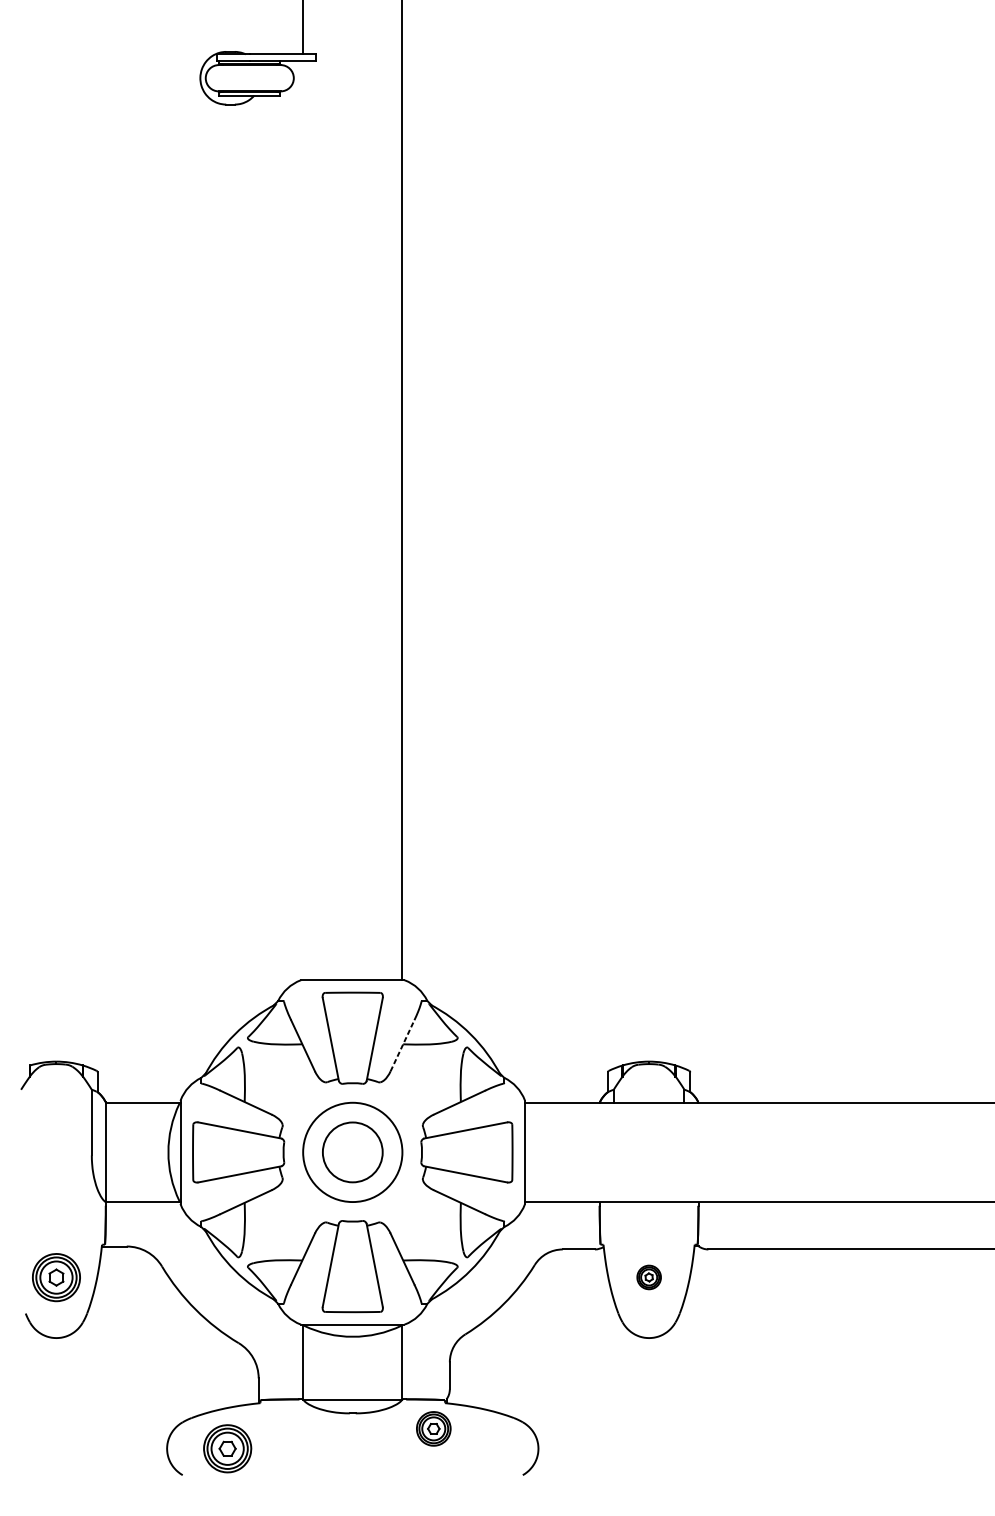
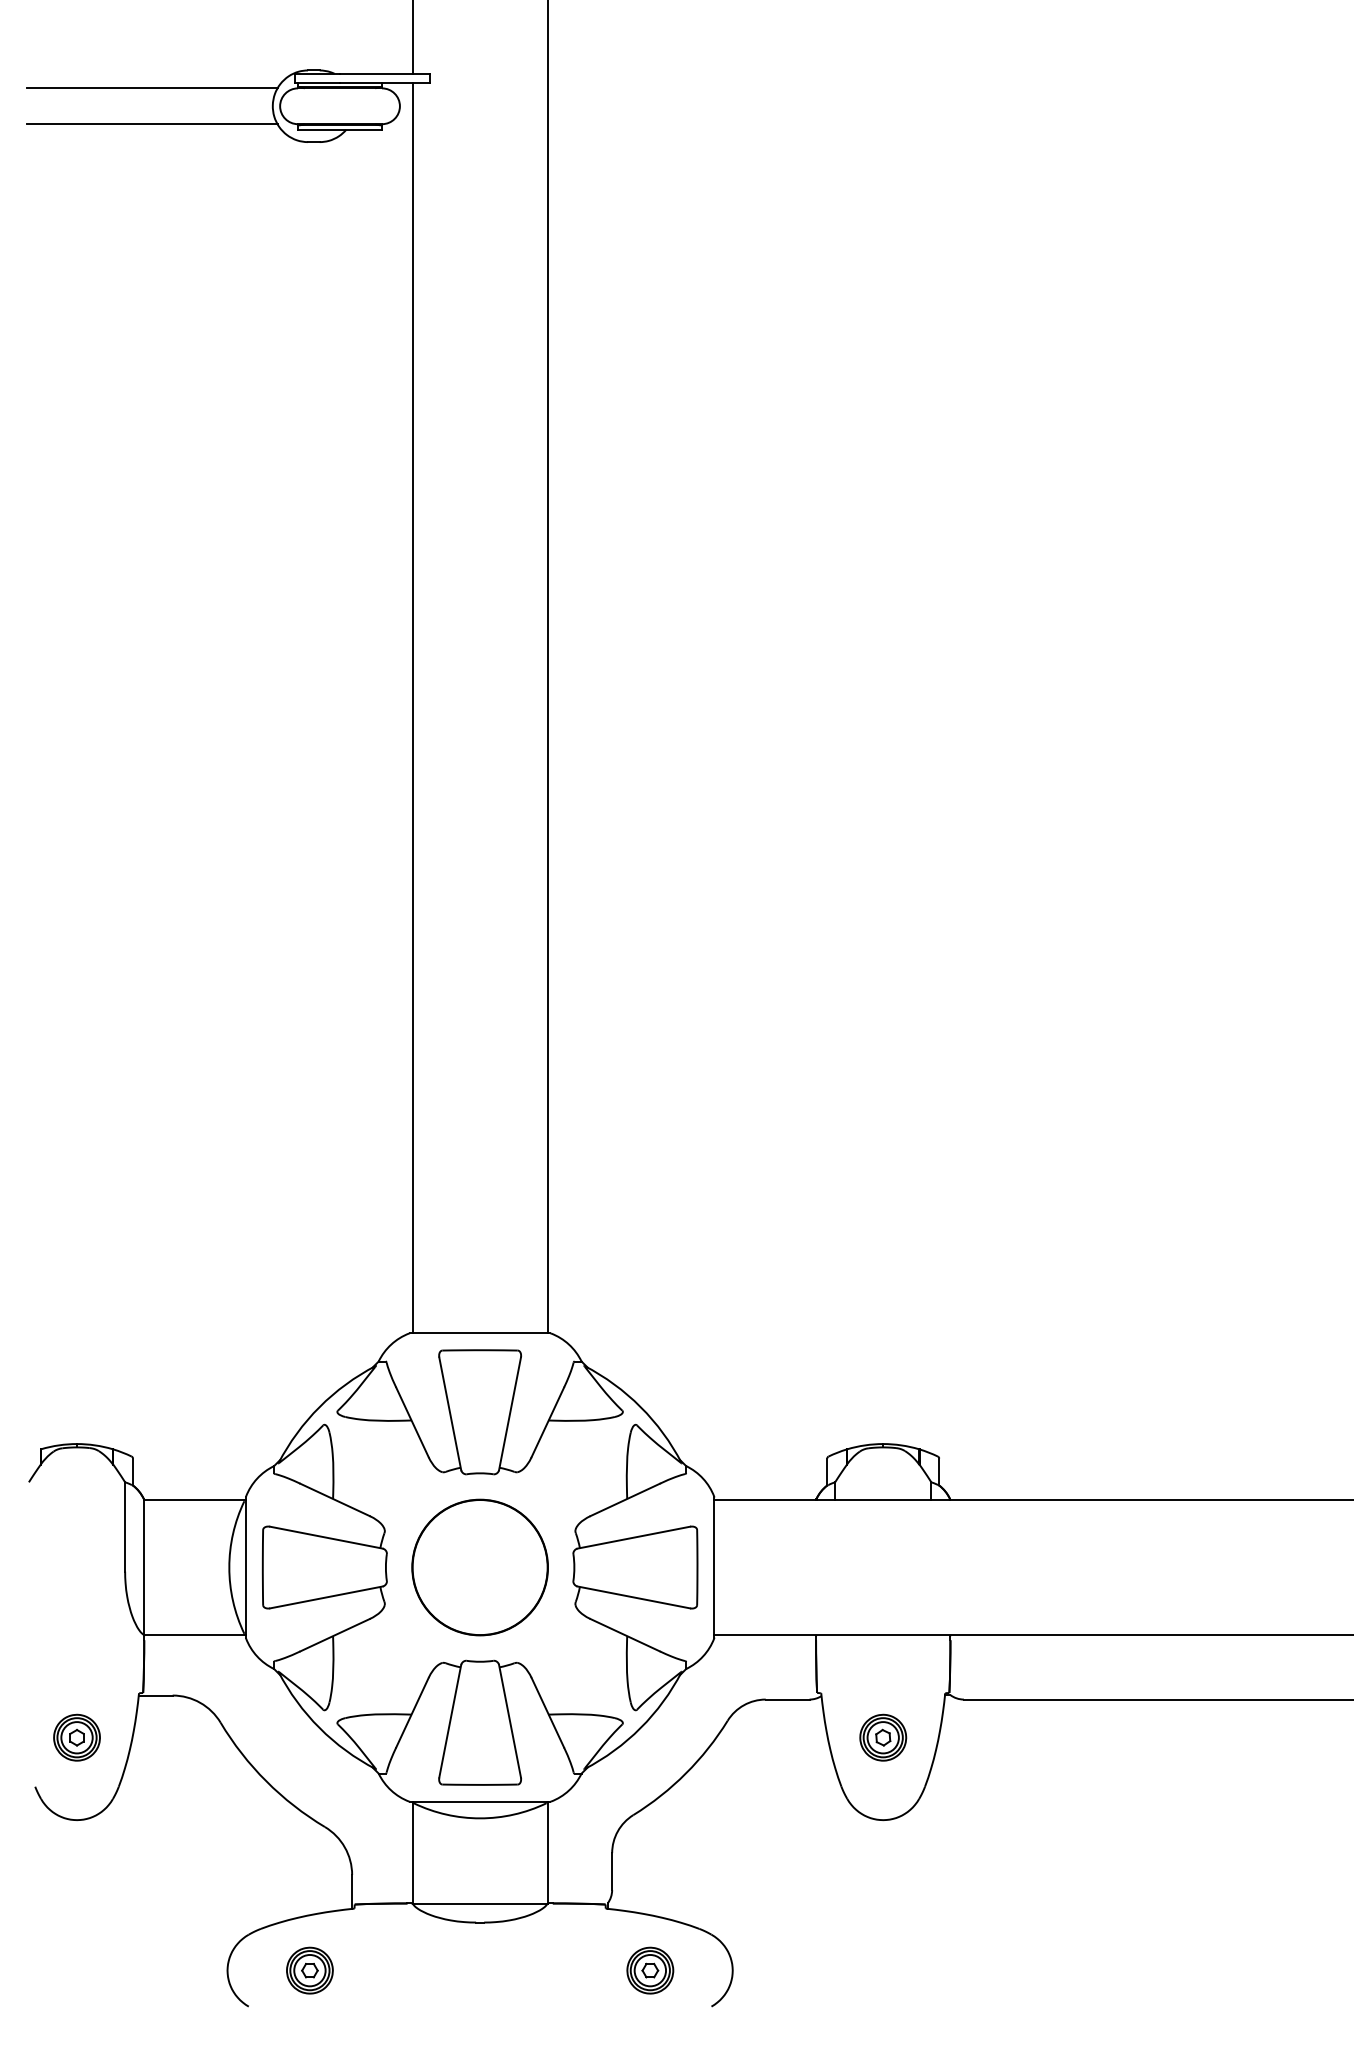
line: (111, 65) -> (151, 88), added
line: (111, 91) -> (151, 124), added
line: (303, 520) -> (412, 707), added
line: (403, 1045) -> (548, 1422), dashed -> solid
circle: (353, 1152) -> (480, 1567), size x1.67
part: (56, 1277) -> (76, 1737), size x0.71
part: (649, 1277) -> (883, 1737), size x1.43
part: (433, 1428) -> (650, 1970), moved
part: (227, 1448) -> (309, 1970), size x0.71

